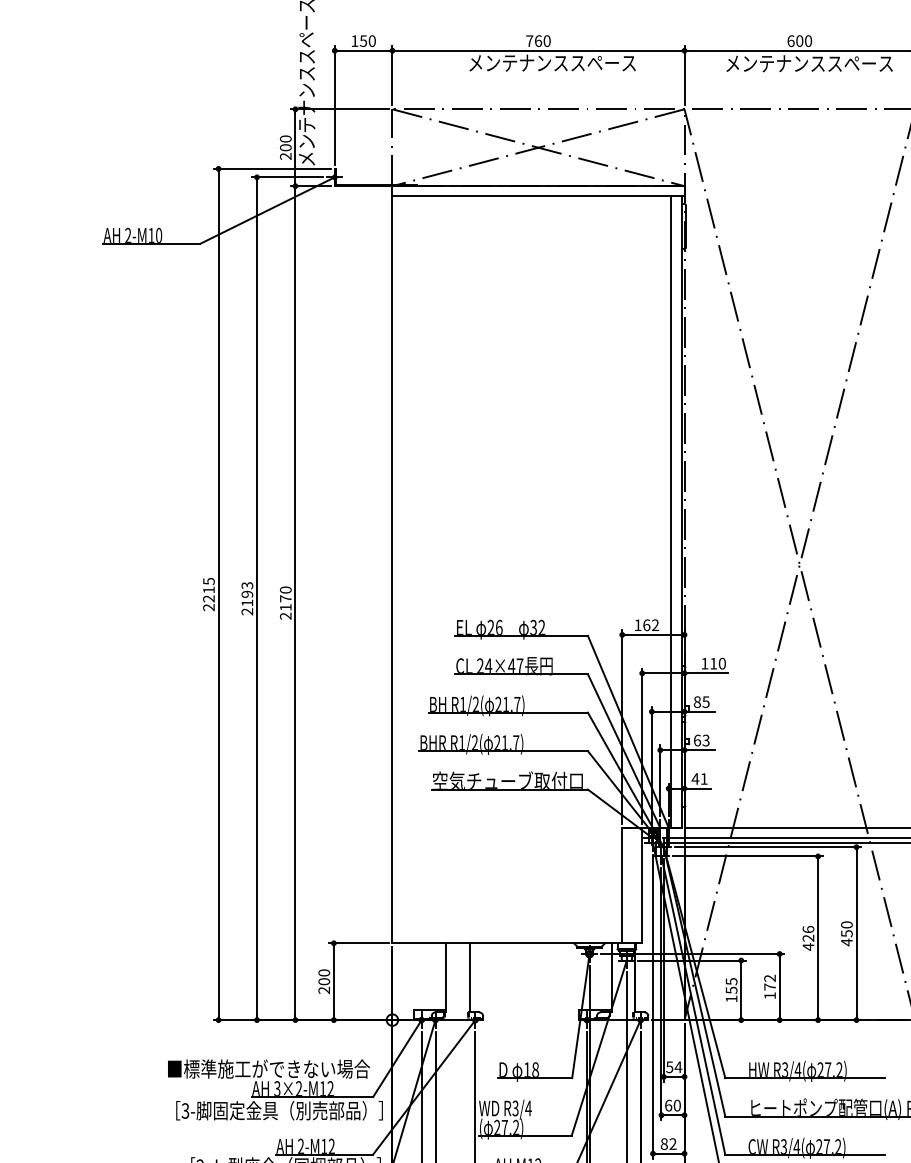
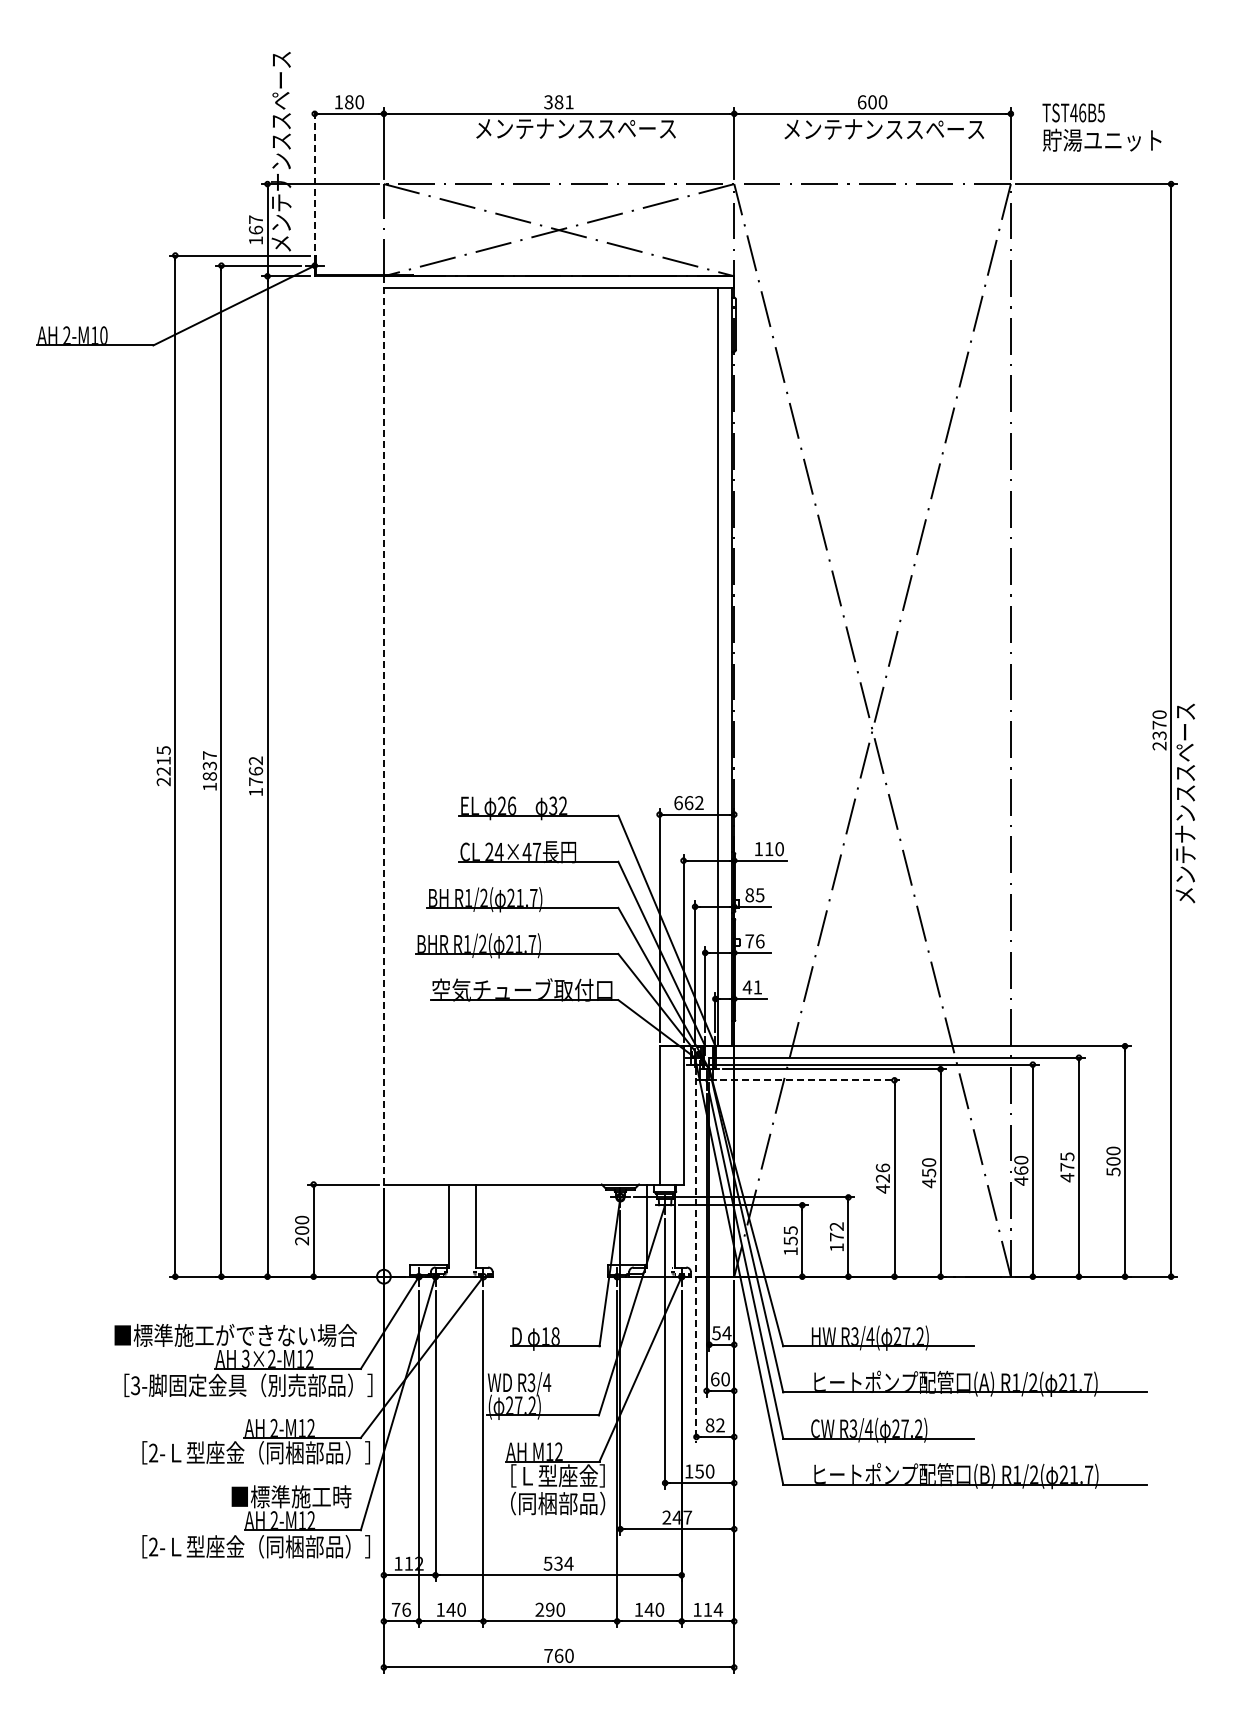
text: (362, 41) -> (348, 102), 150 -> 180
text: (537, 41) -> (558, 102), 760 -> 381
line: (334, 105) -> (314, 179), solid -> dashed
text: (285, 147) -> (255, 229), 200 -> 167
line: (392, 564) -> (383, 730), solid -> dashed
text: (247, 598) -> (209, 771), 2193 -> 1837
text: (285, 603) -> (255, 776), 2170 -> 1762
text: (638, 625) -> (678, 803), 162 -> 662
text: (701, 740) -> (754, 941), 63 -> 76
line: (748, 856) -> (810, 1080), solid -> dashed
line: (653, 1007) -> (696, 1261), solid -> dashed

